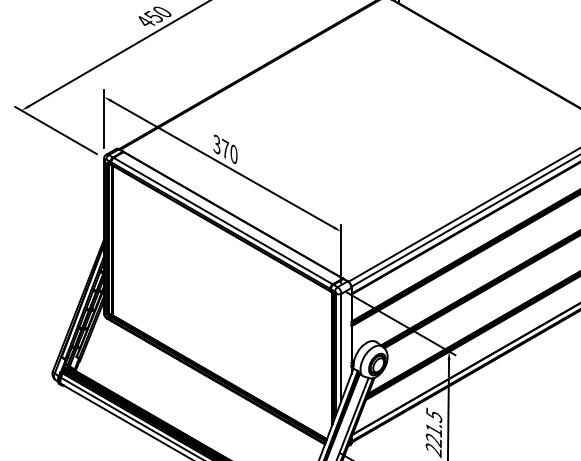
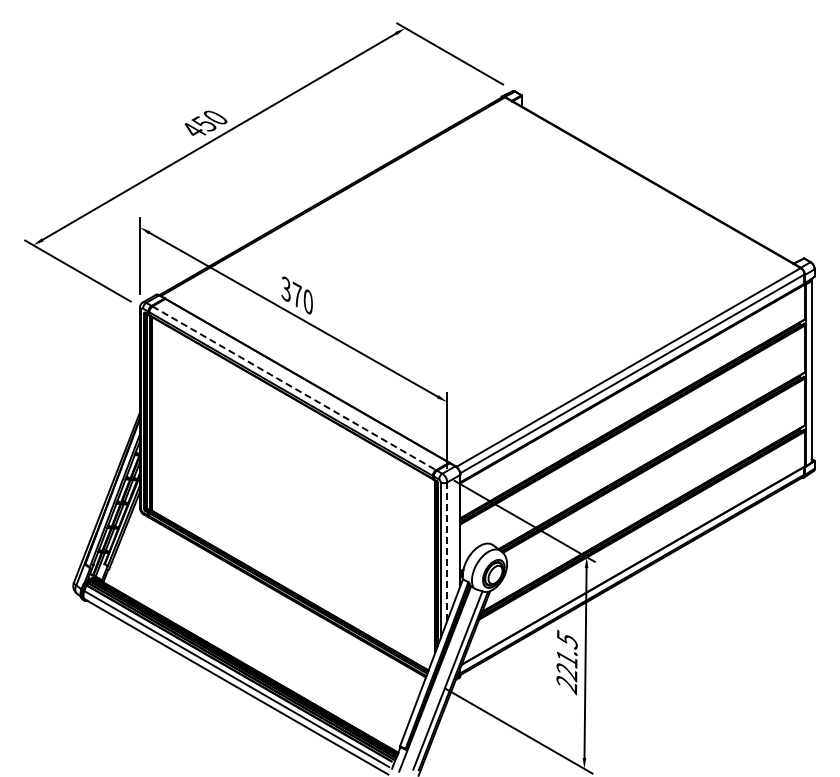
line: (223, 221) -> (294, 388), solid -> dashed
line: (341, 347) -> (447, 551), solid -> dashed

